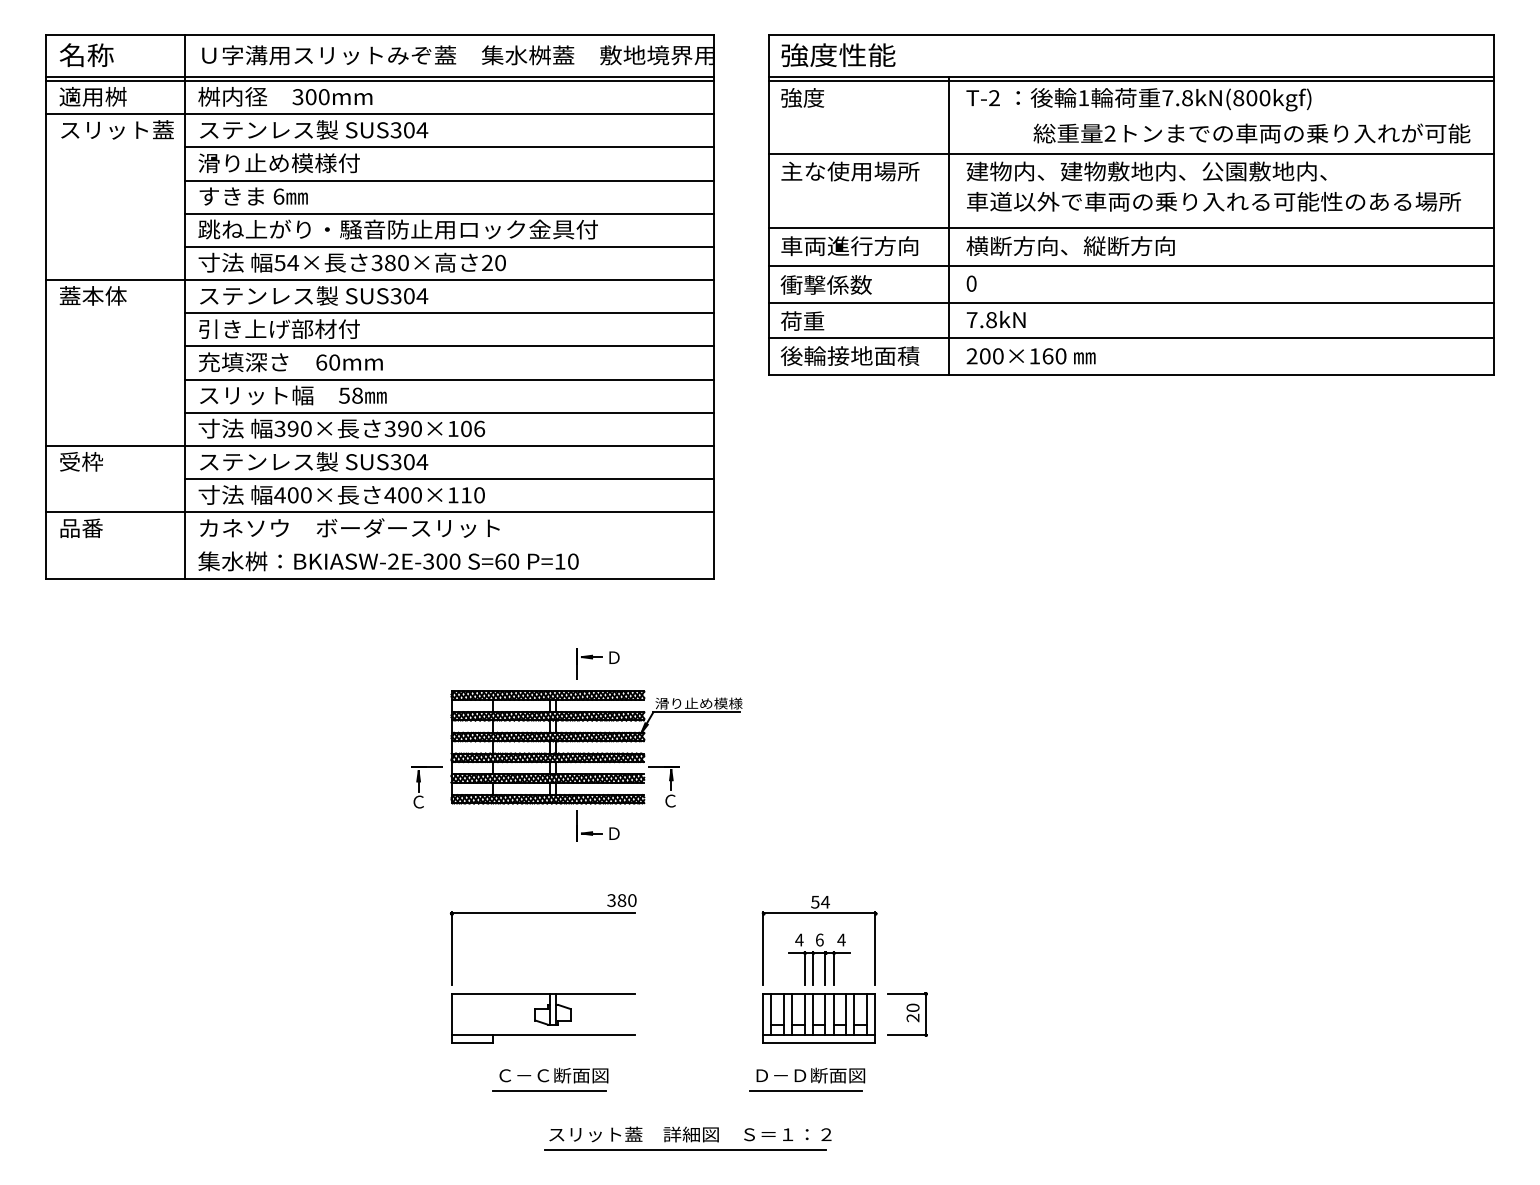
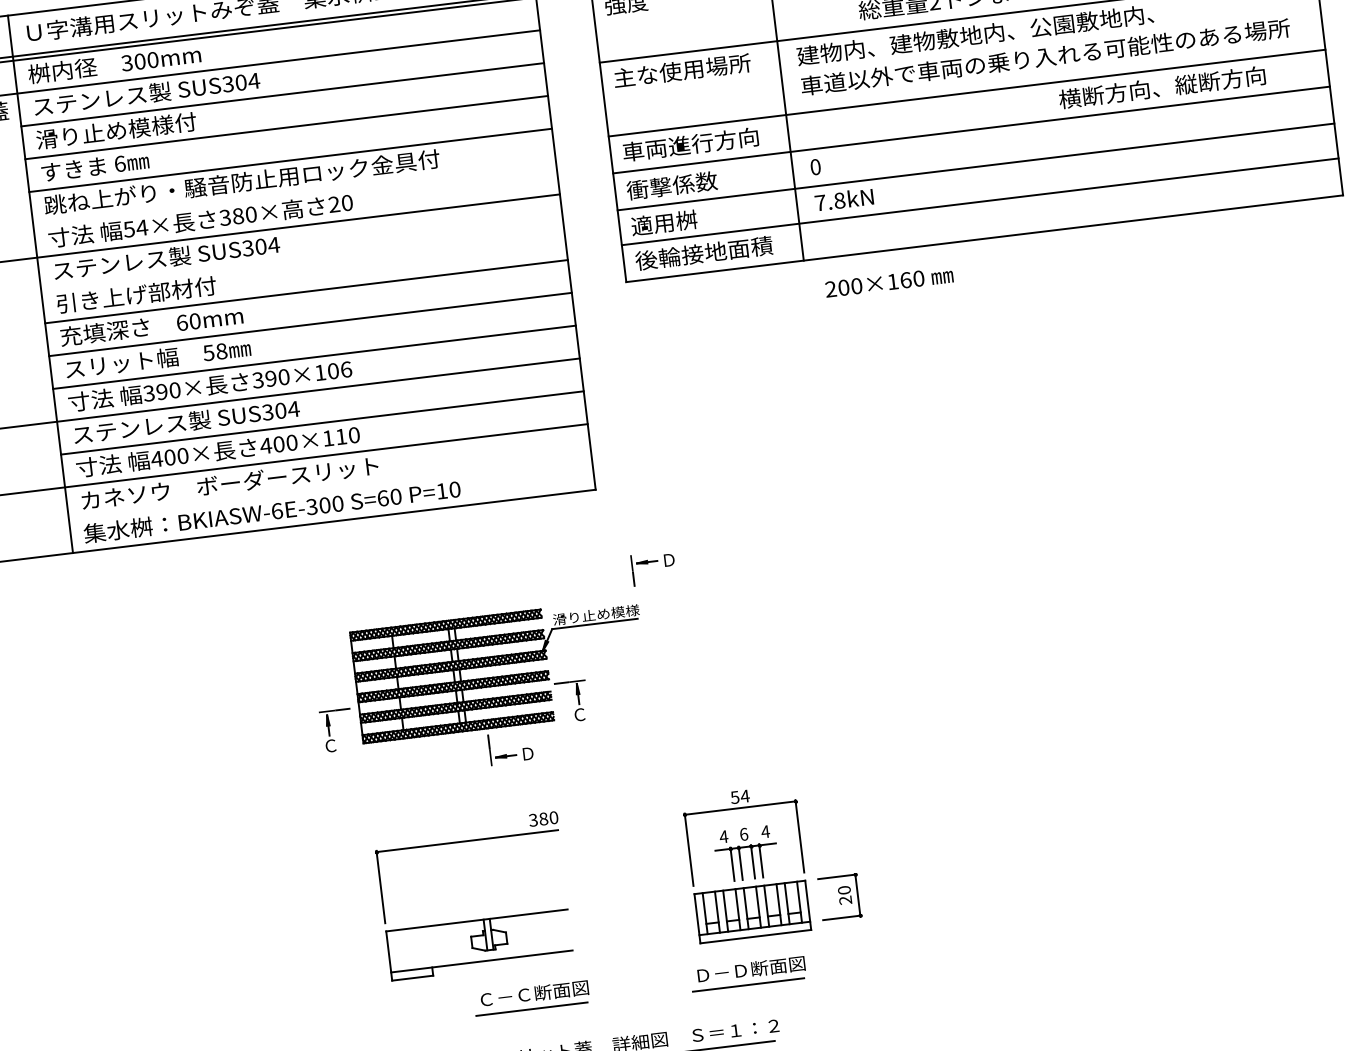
text: (1070, 245) -> (1162, 86), moved
line: (448, 246) -> (293, 192), removed
line: (448, 313) -> (301, 259), removed
text: (814, 320) -> (664, 222), 荷重 -> 適用桝
text: (1030, 356) -> (888, 282), moved
text: (393, 561) -> (277, 511), BKIASW-2E-300 -> BKIASW-6E-300
part: (597, 663) -> (653, 567), moved
part: (550, 1079) -> (531, 998), moved

